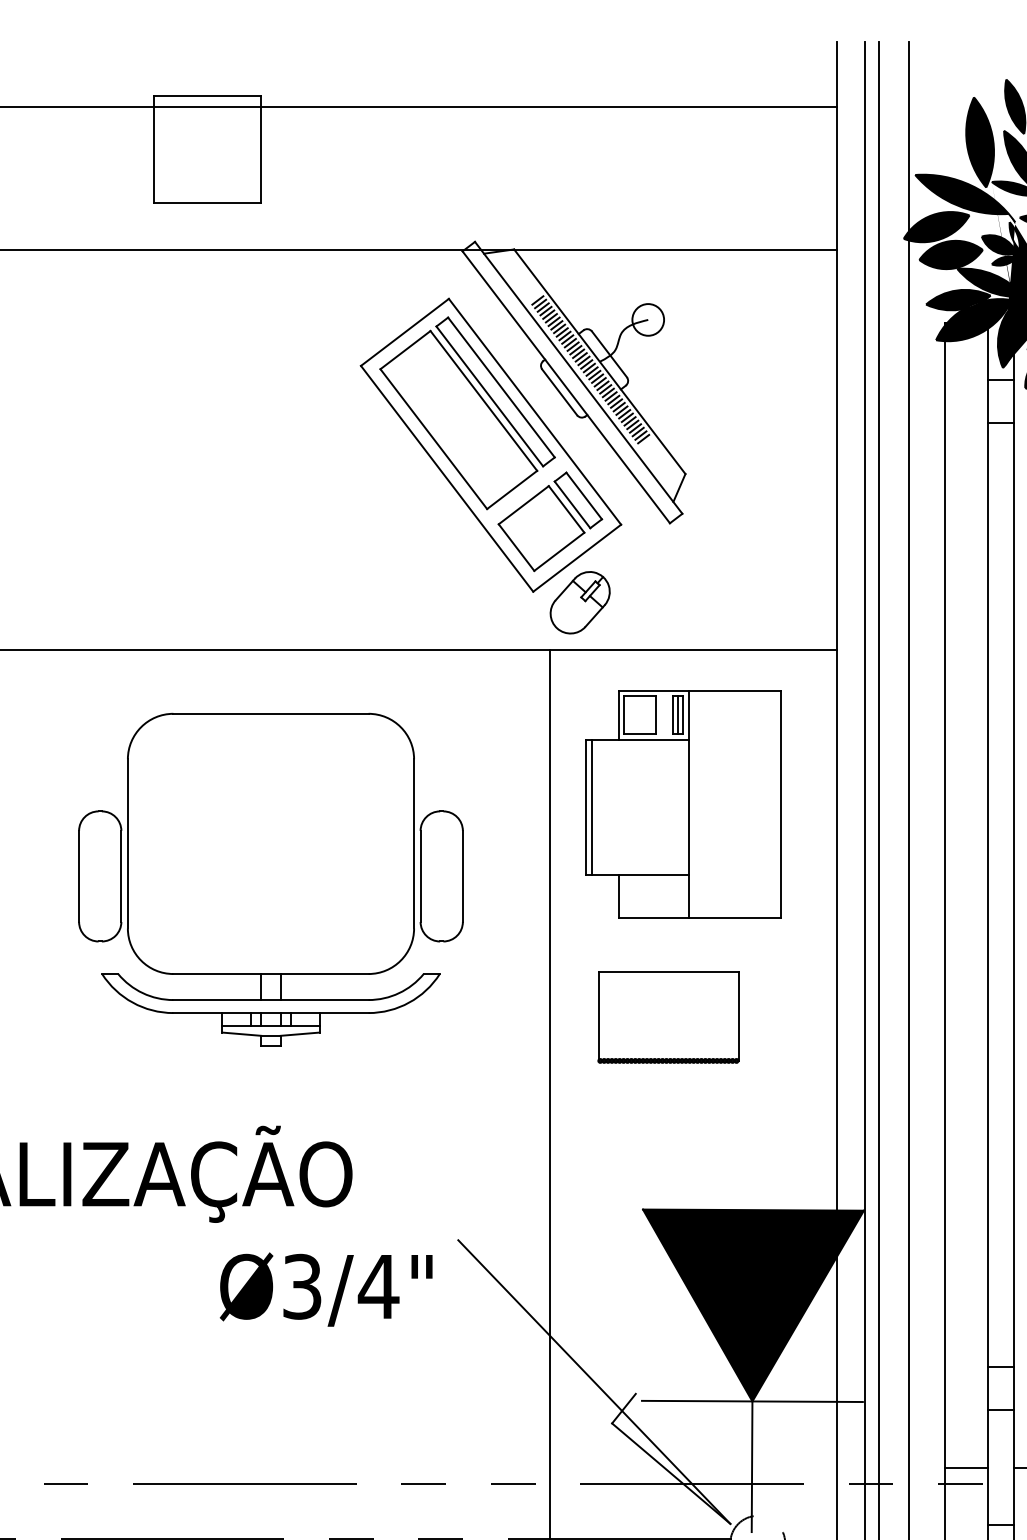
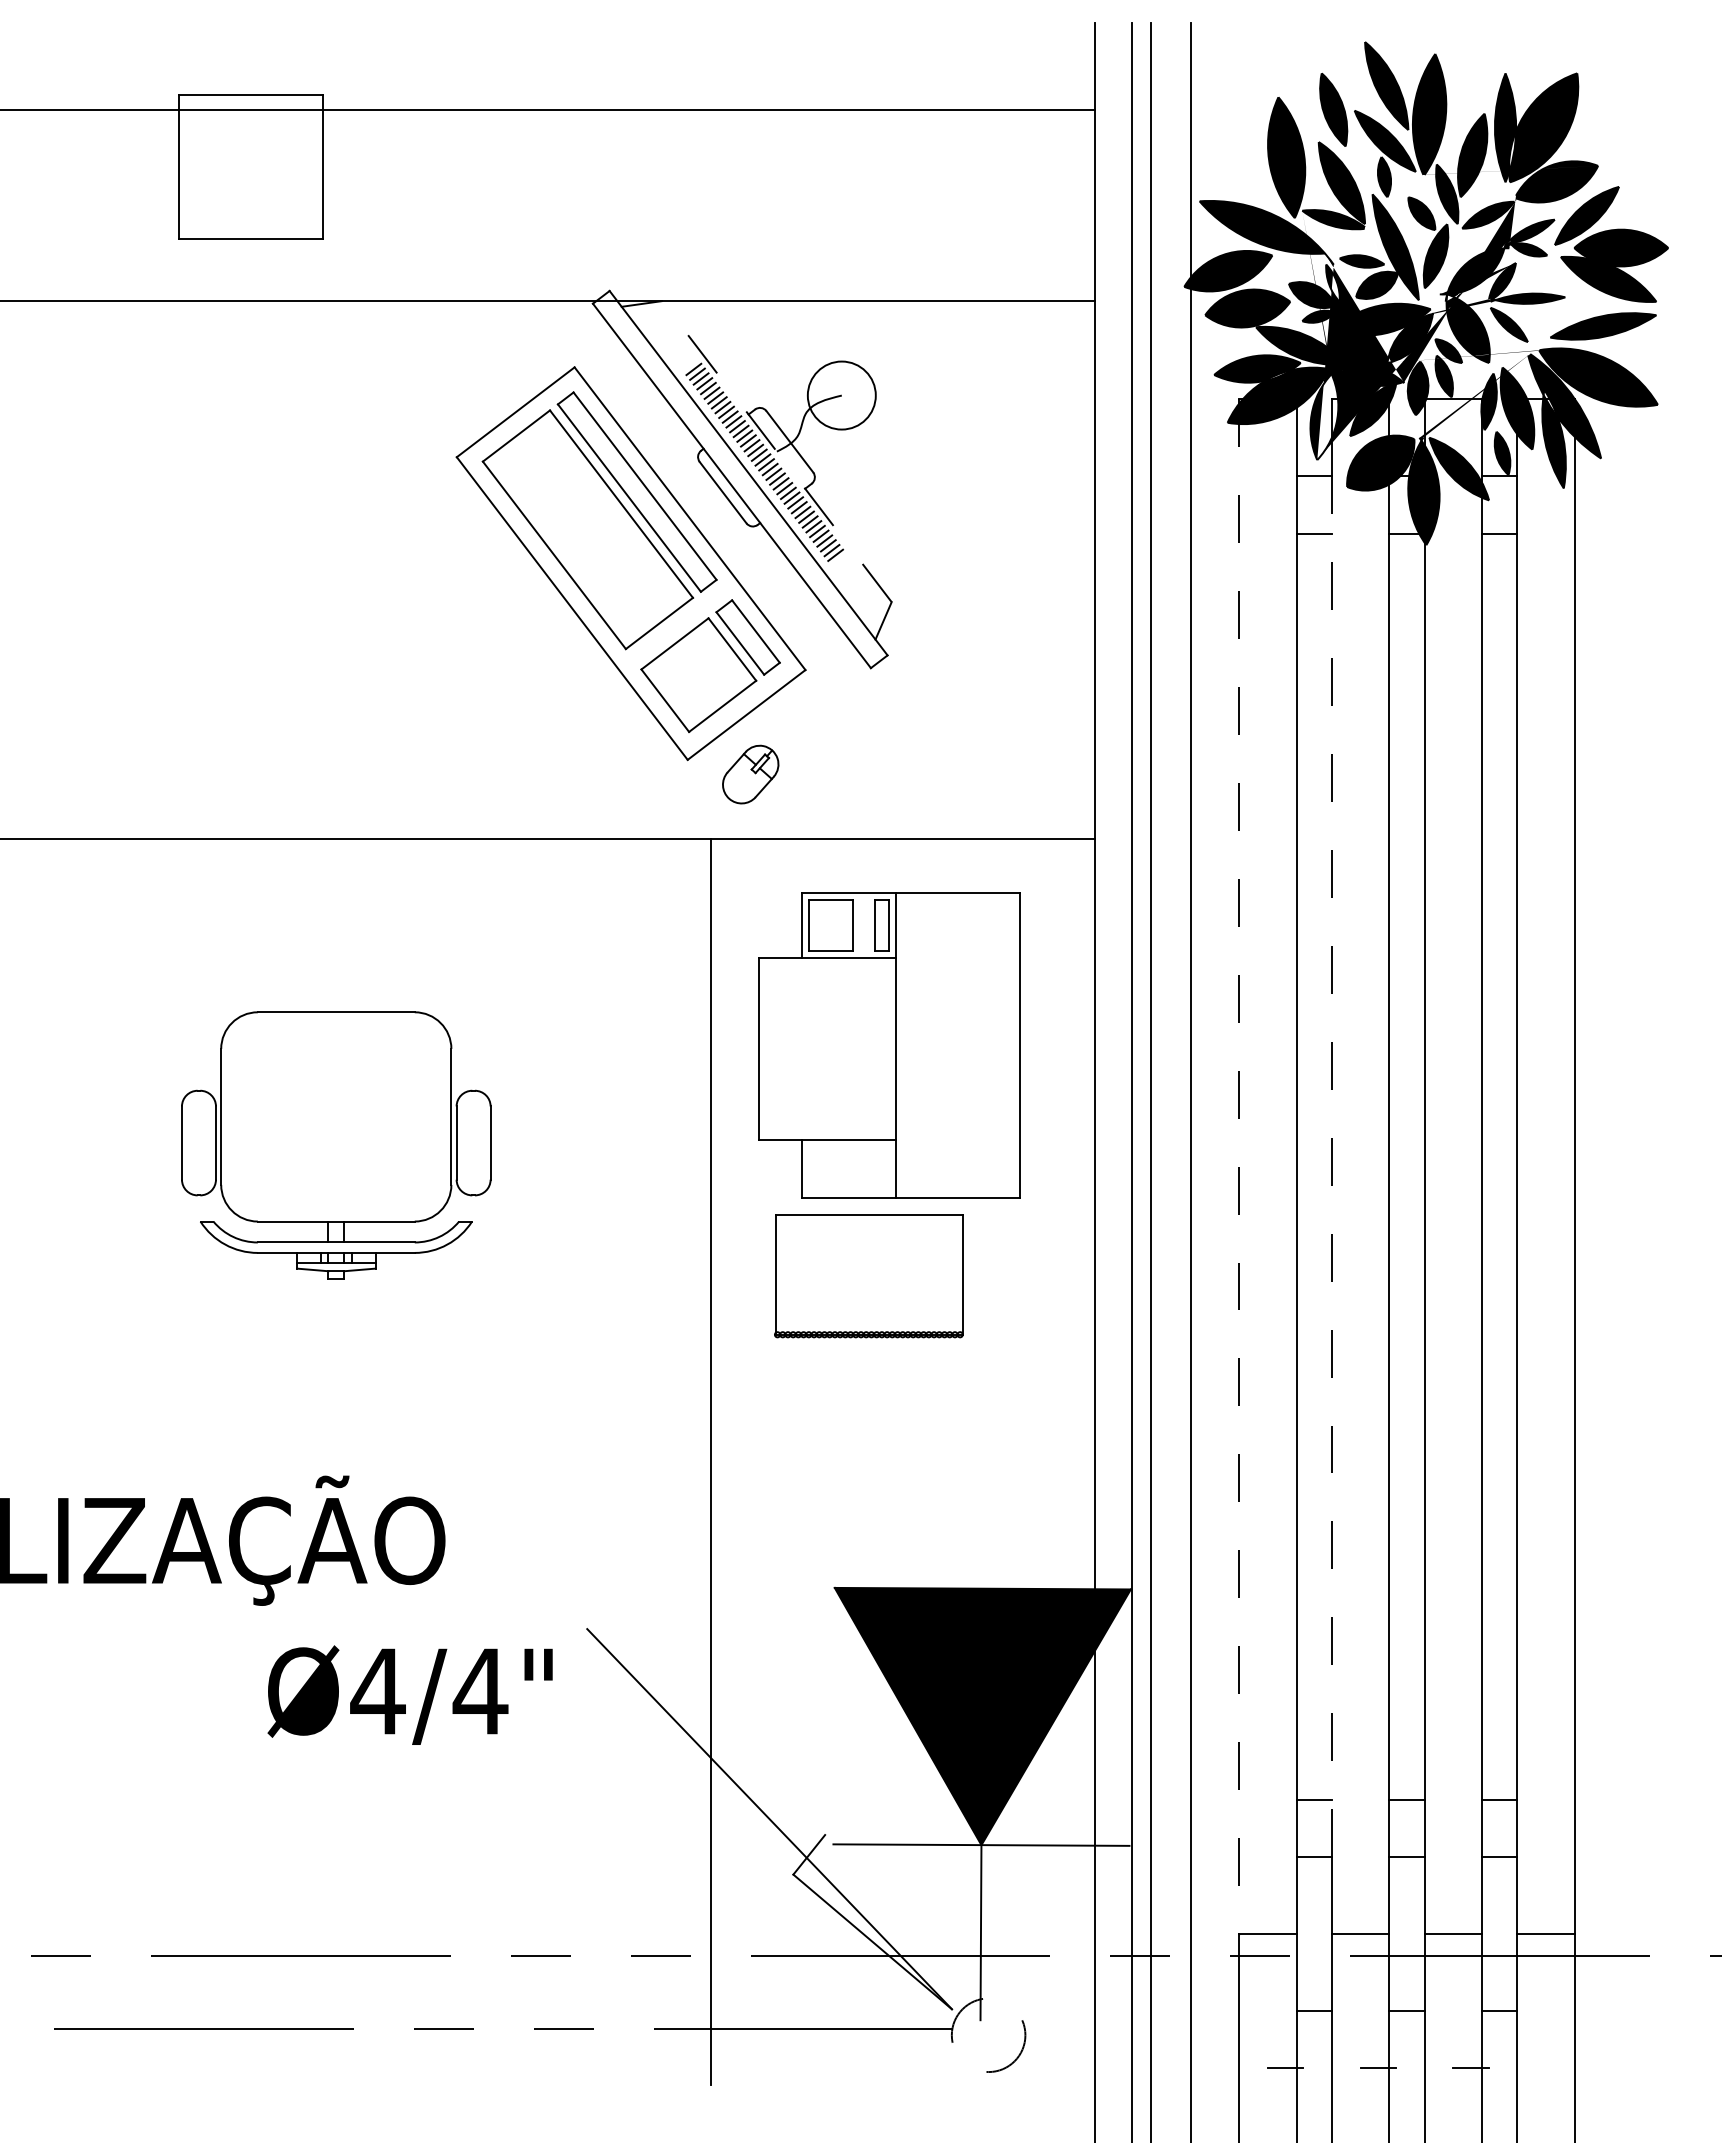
circle: (648, 319) -> (841, 395), size x1.6
fill: (1008, 336) -> (1324, 417), removed
line: (599, 361) -> (776, 451), solid -> dashed
part: (580, 602) -> (750, 774), size x0.7
line: (677, 715) -> (881, 925), removed
line: (591, 807) -> (765, 1048), removed
part: (271, 879) -> (336, 1145), size x0.6
line: (944, 895) -> (1239, 1167), solid -> dashed
line: (1013, 895) -> (1331, 1166), solid -> dashed
part: (668, 1017) -> (868, 1276), moved
text: (301, 1286) -> (377, 1691), Ø3/4" -> Ø4/4"

